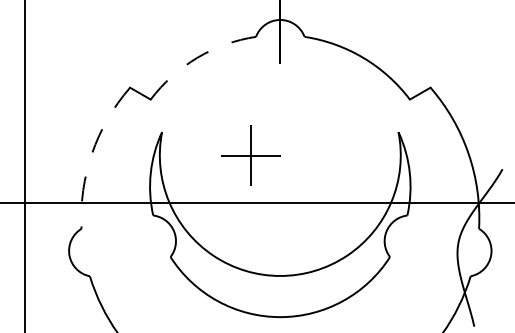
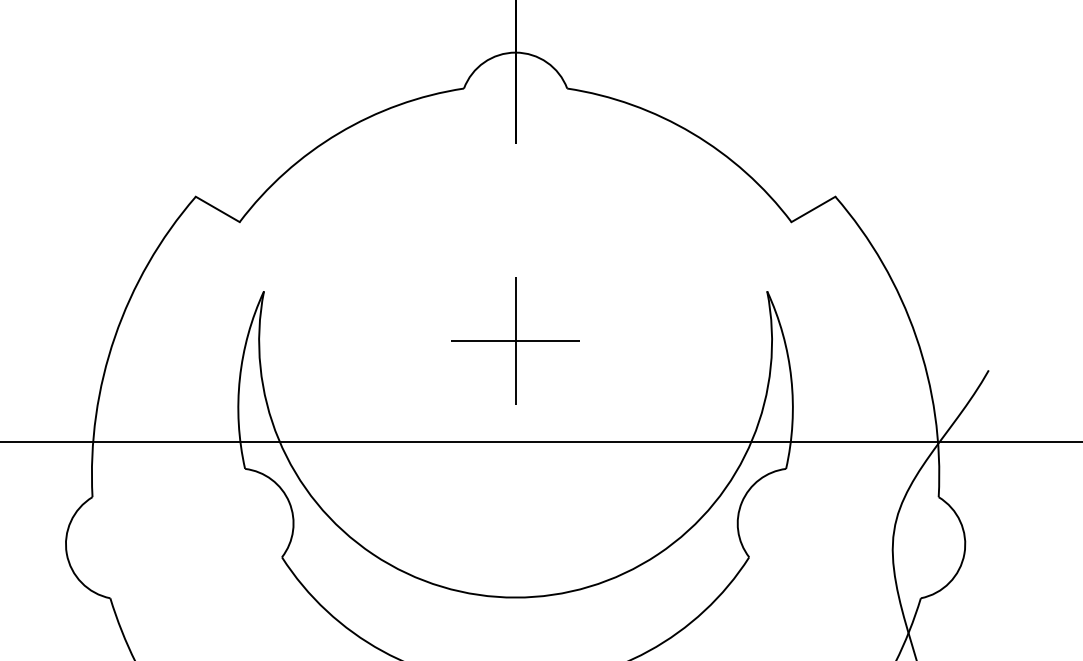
arc: (197, 57) -> (339, 132), dashed -> solid
arc: (92, 153) -> (115, 336), dashed -> solid
part: (250, 155) -> (513, 341), moved

